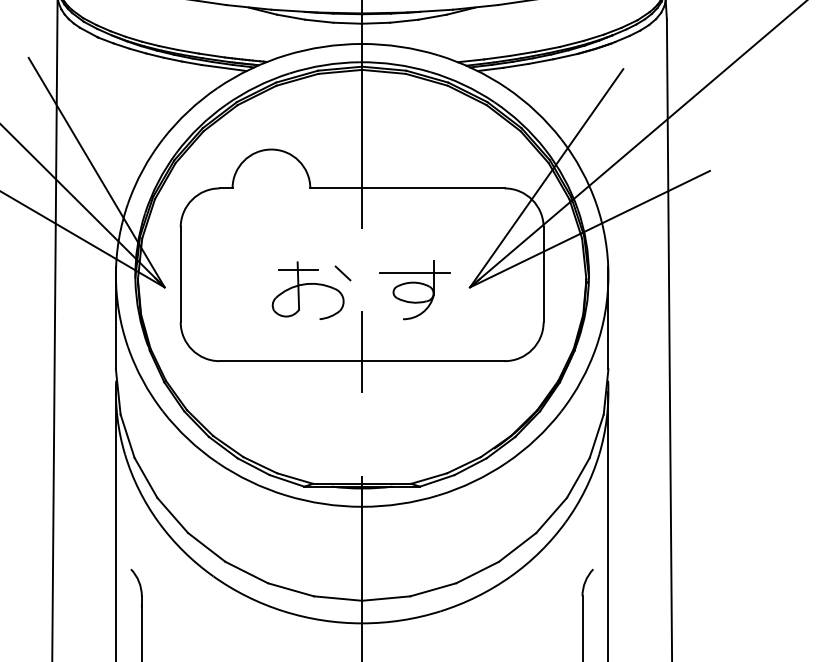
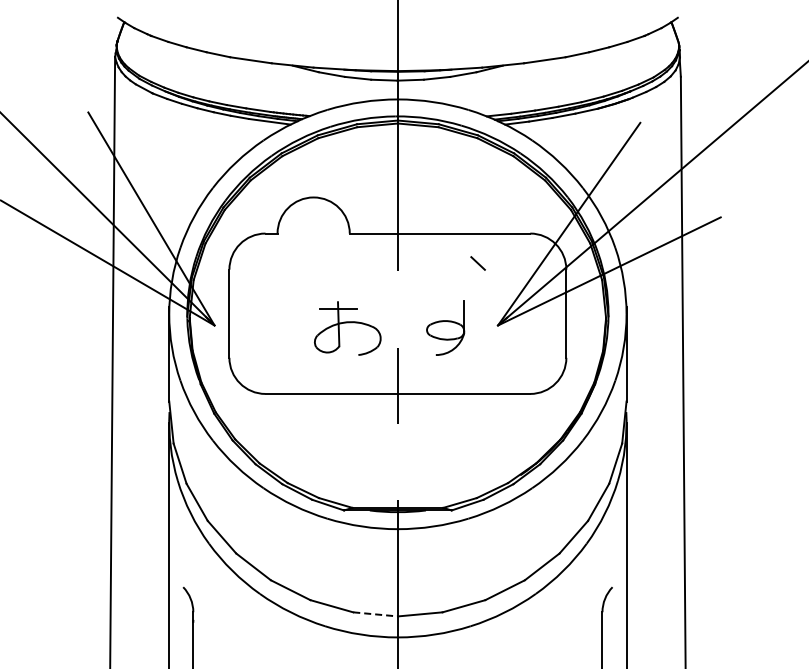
line: (342, 273) -> (477, 263), moved
line: (414, 273) -> (446, 312), removed
line: (339, 598) -> (376, 614), solid -> dashed

